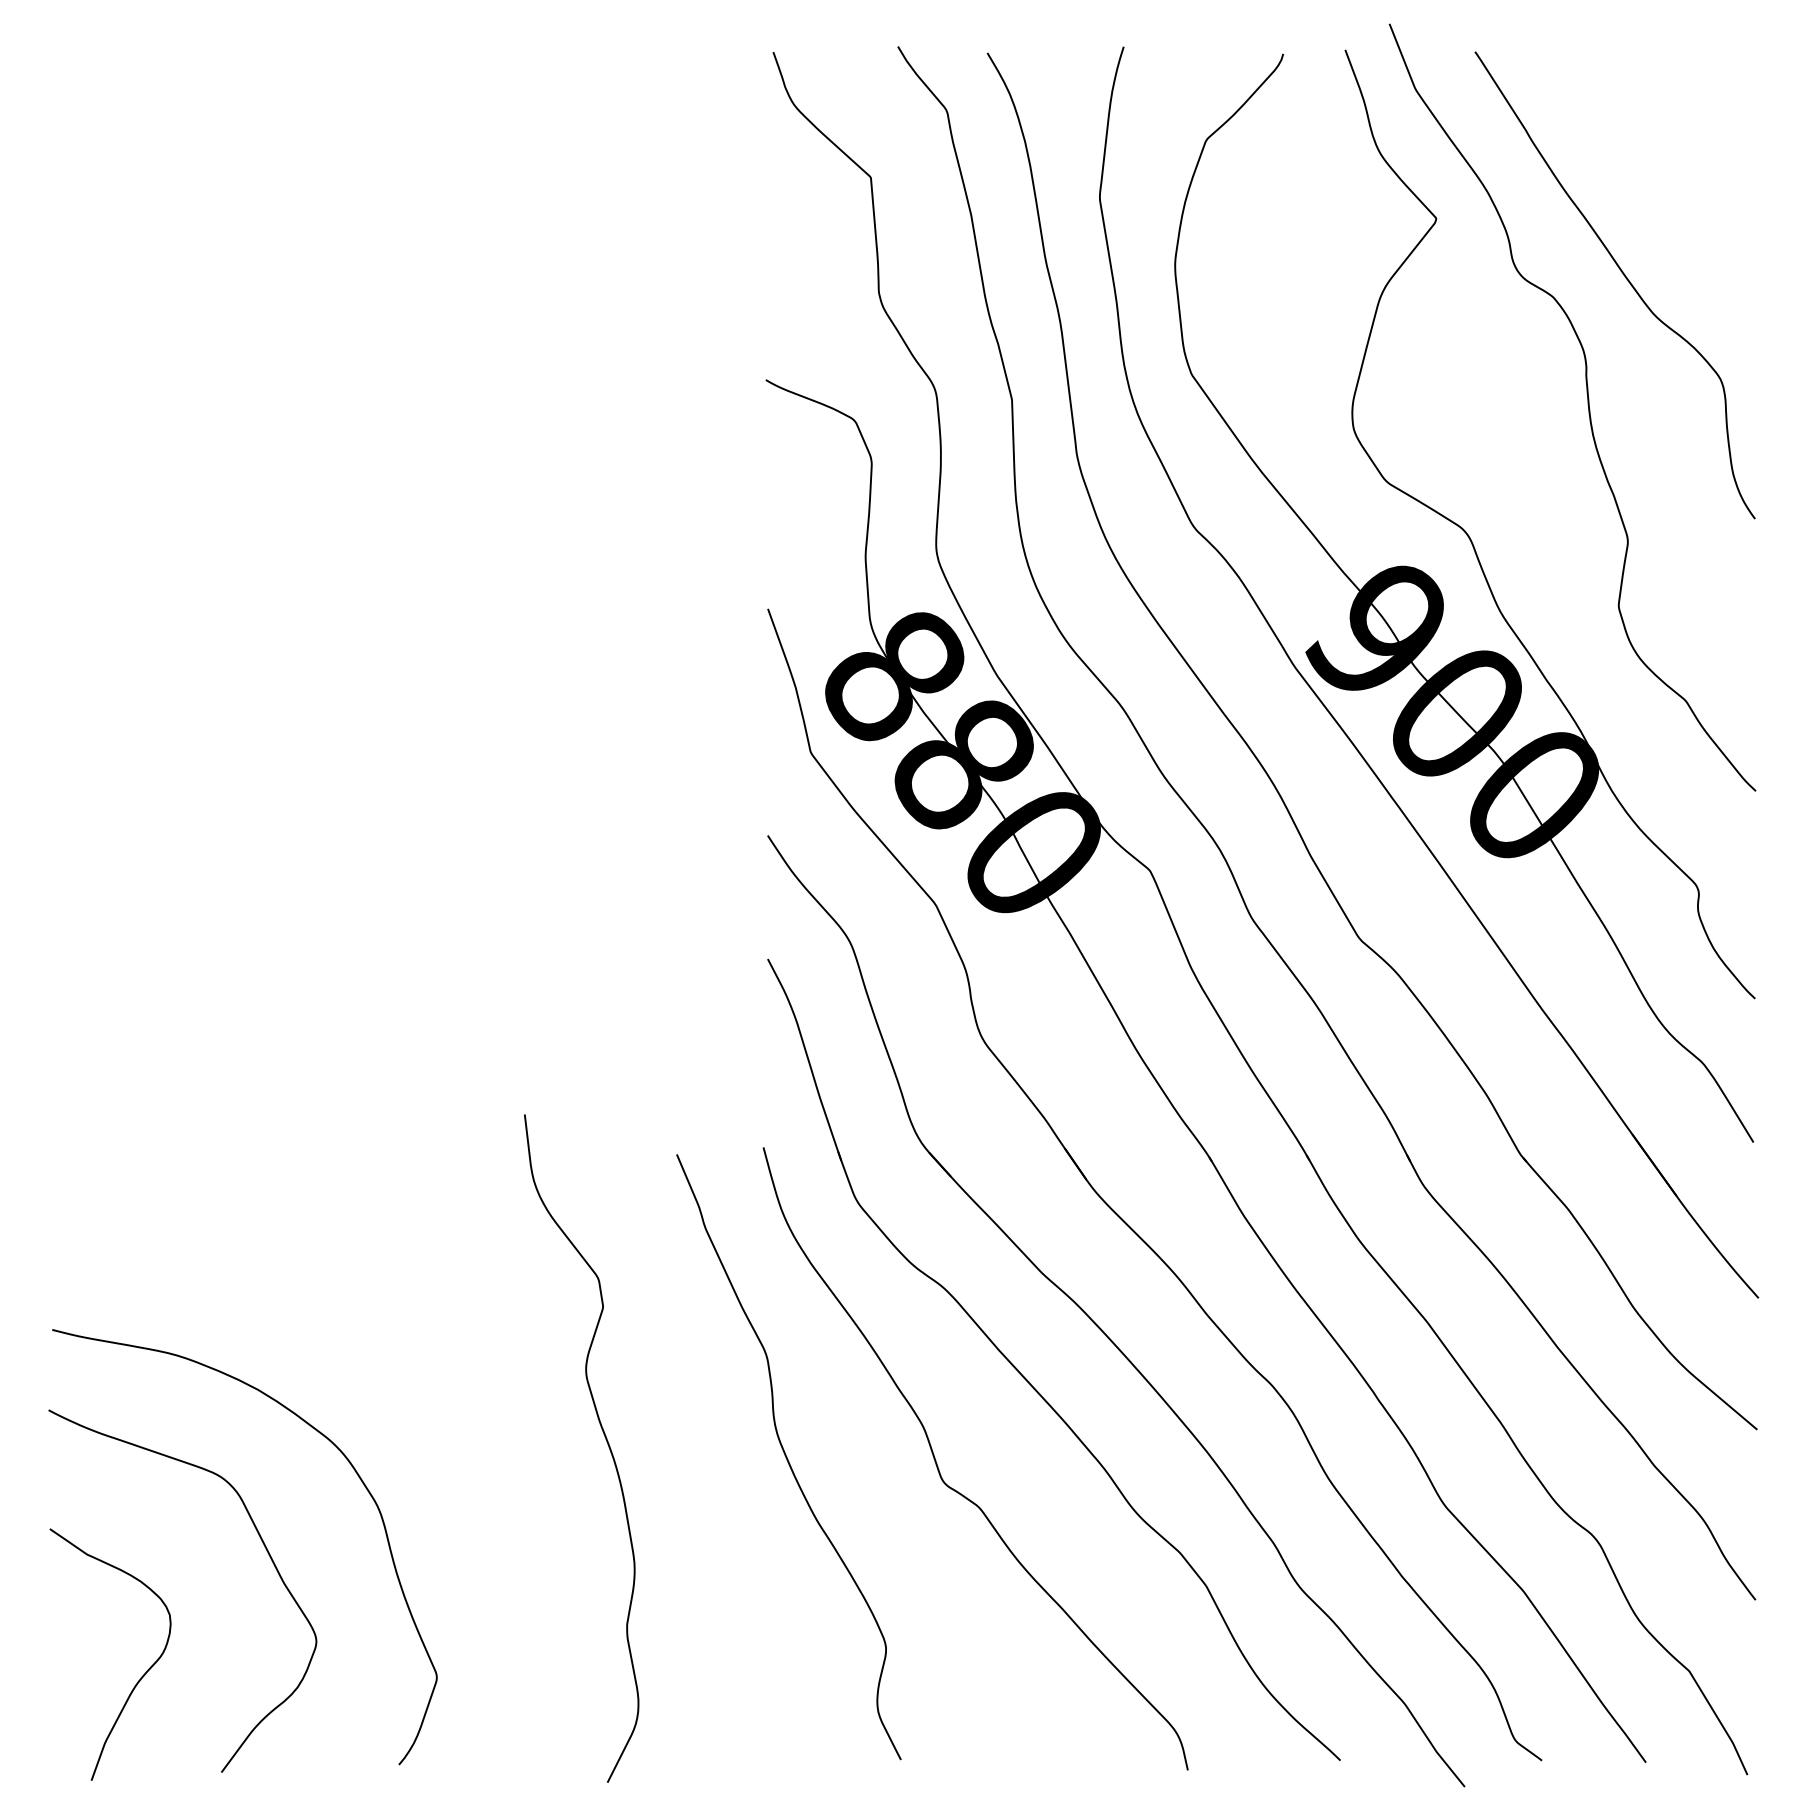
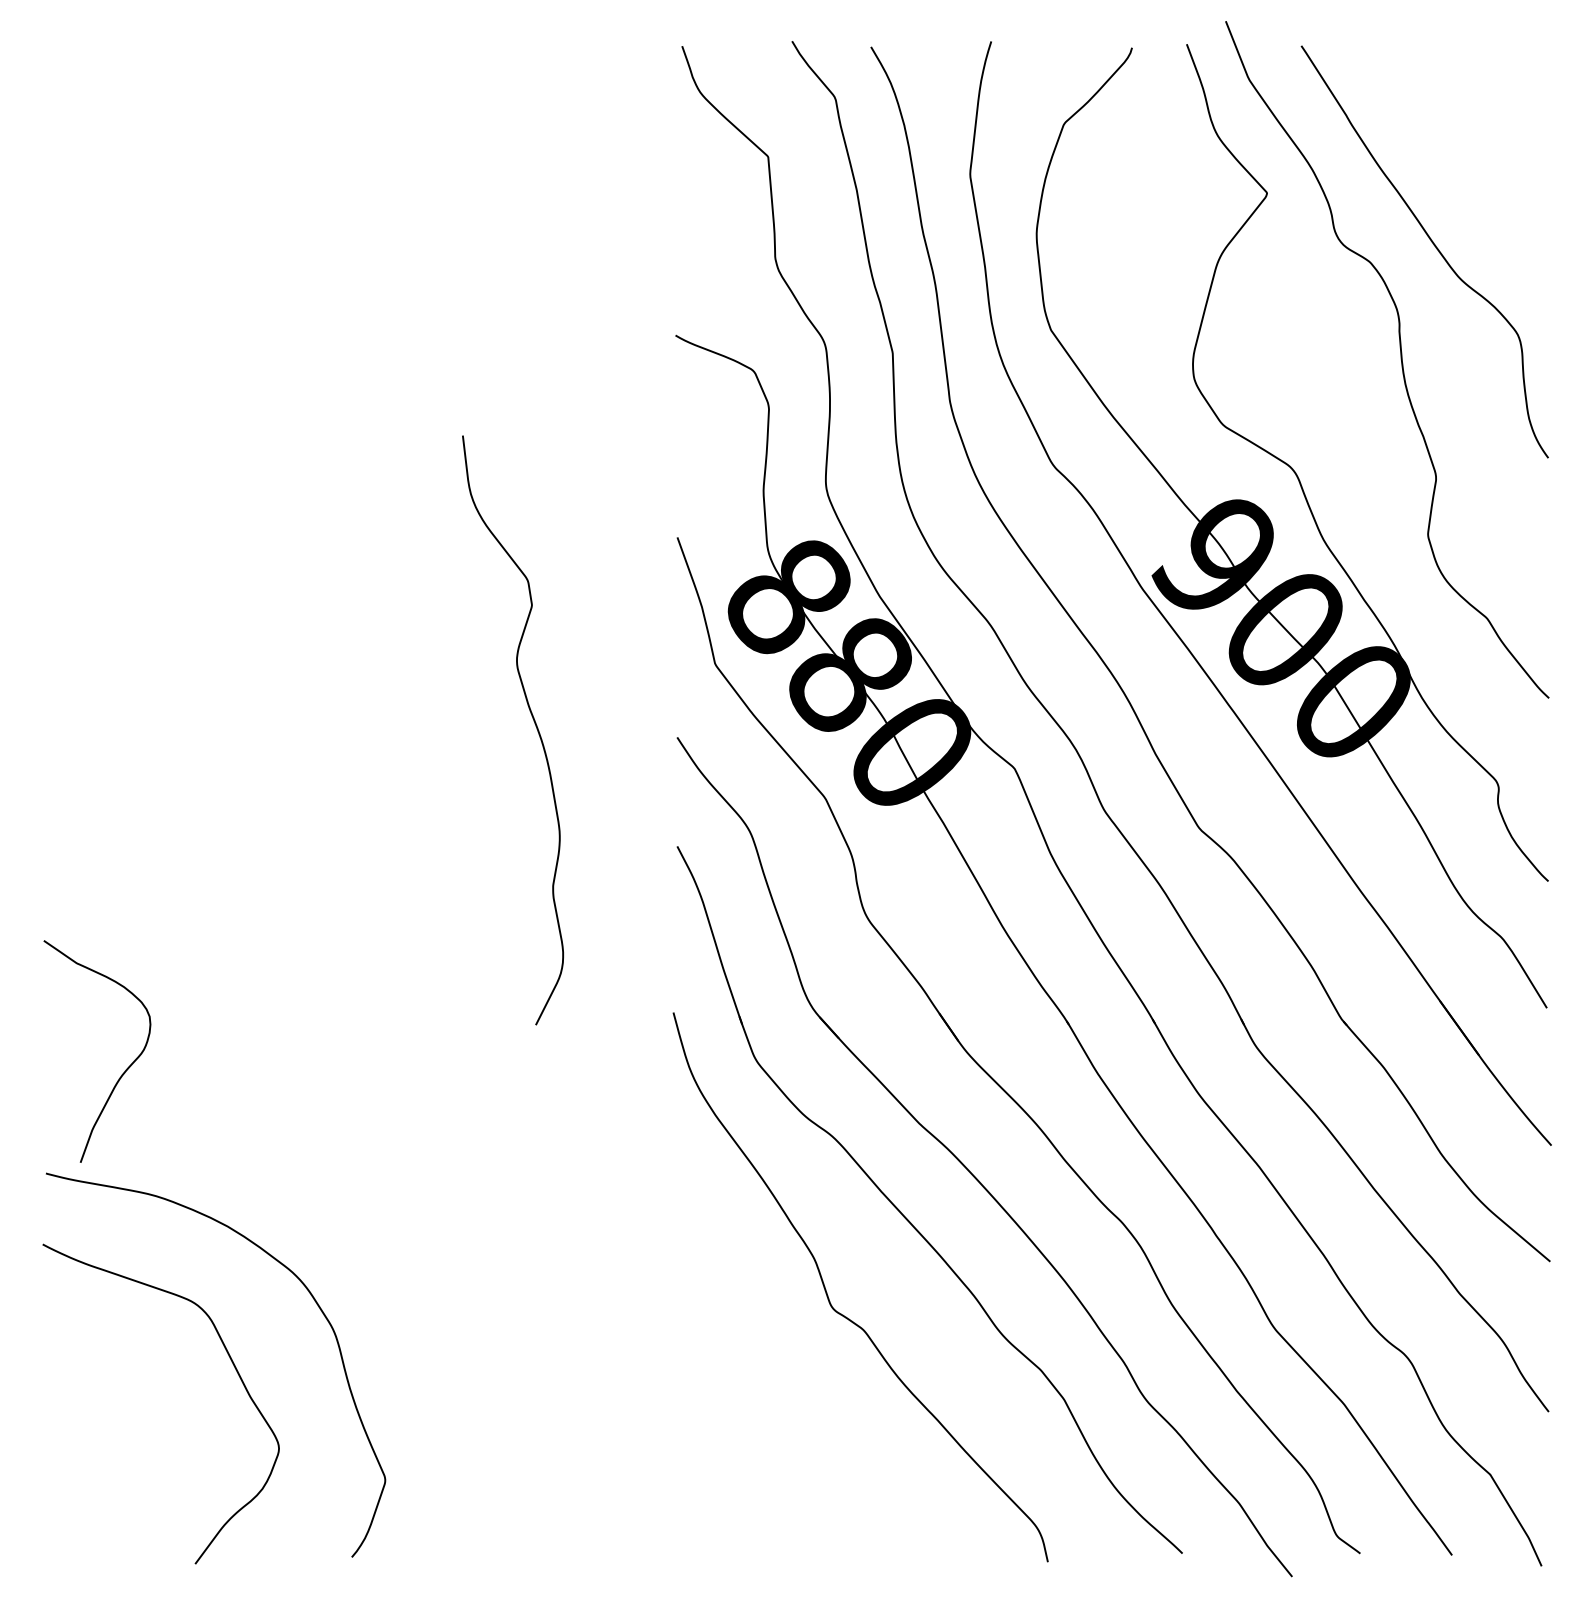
curve: (604, 1437) -> (533, 720), moved
curve: (787, 1457) -> (694, 1286), removed
curve: (140, 1677) -> (123, 1071), moved

